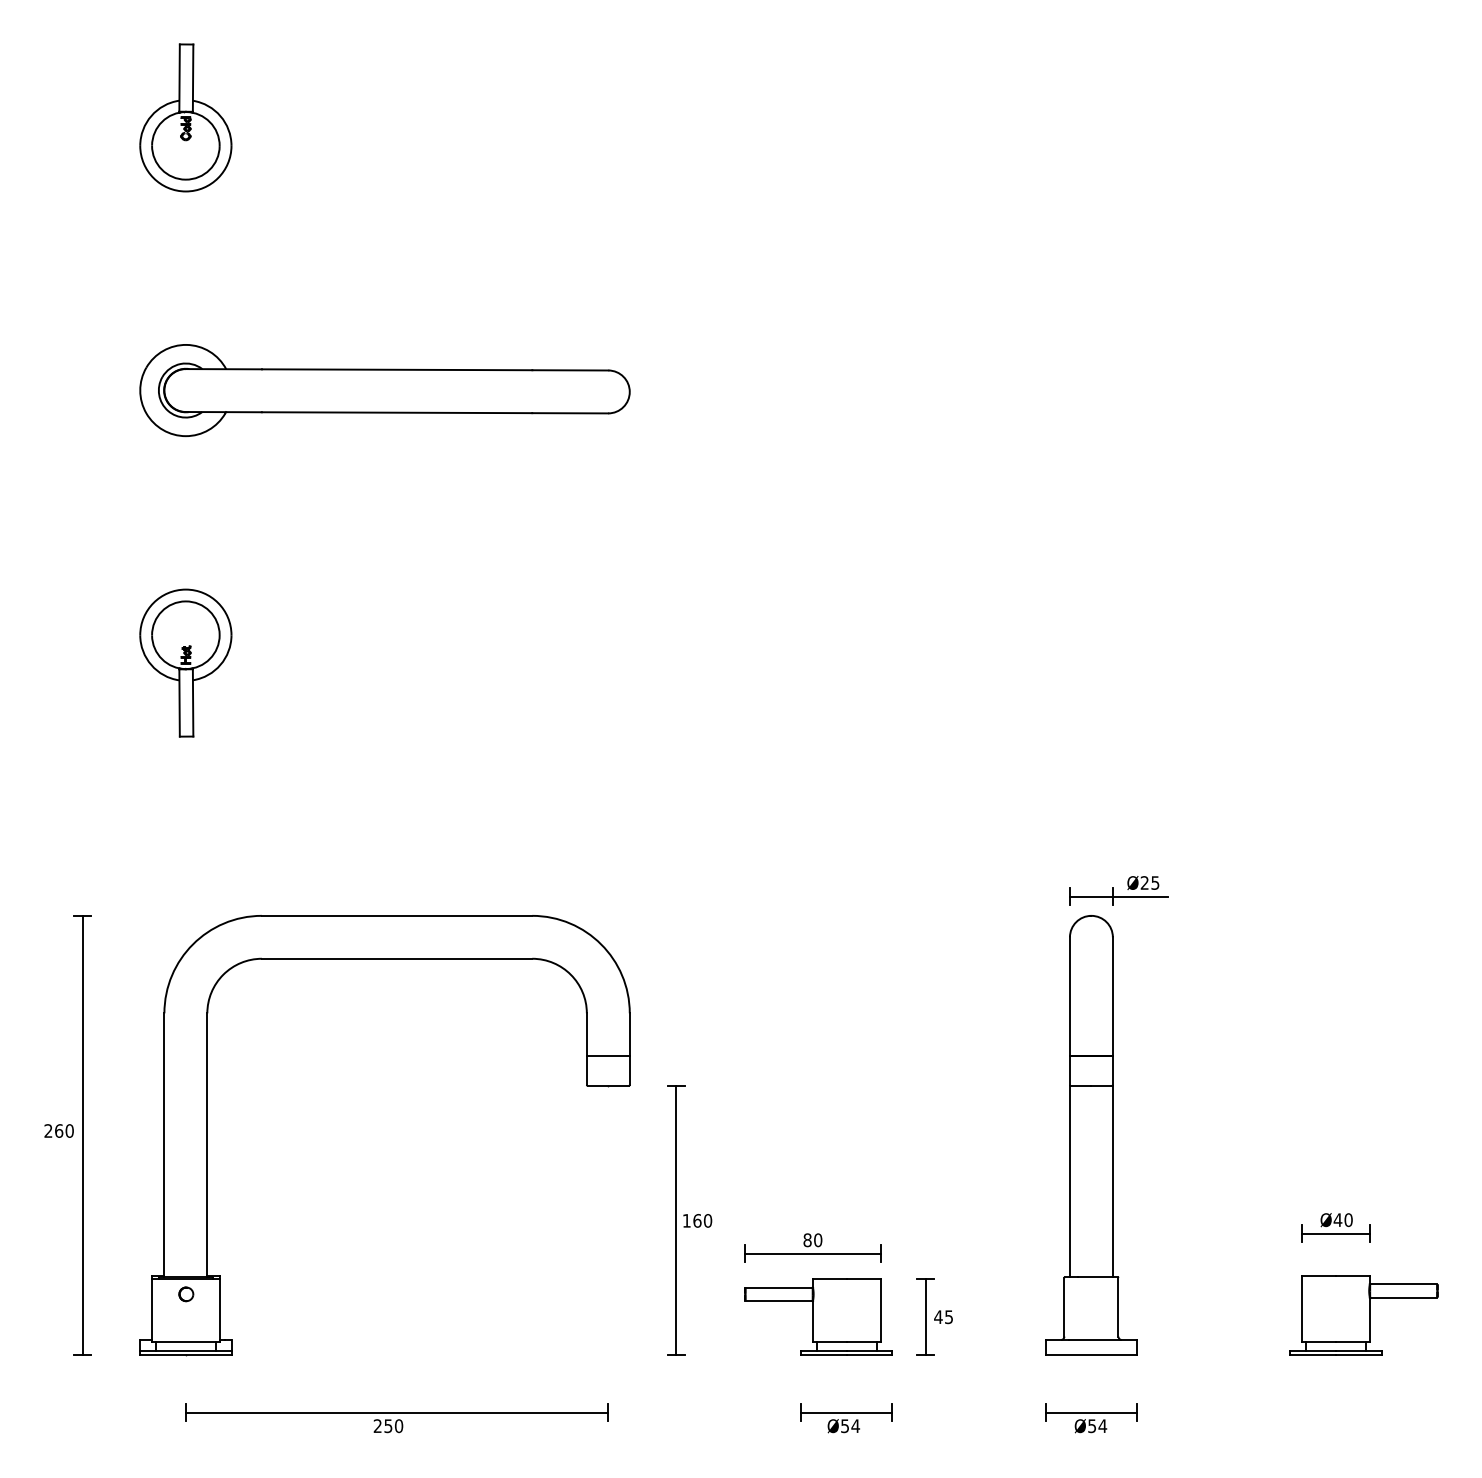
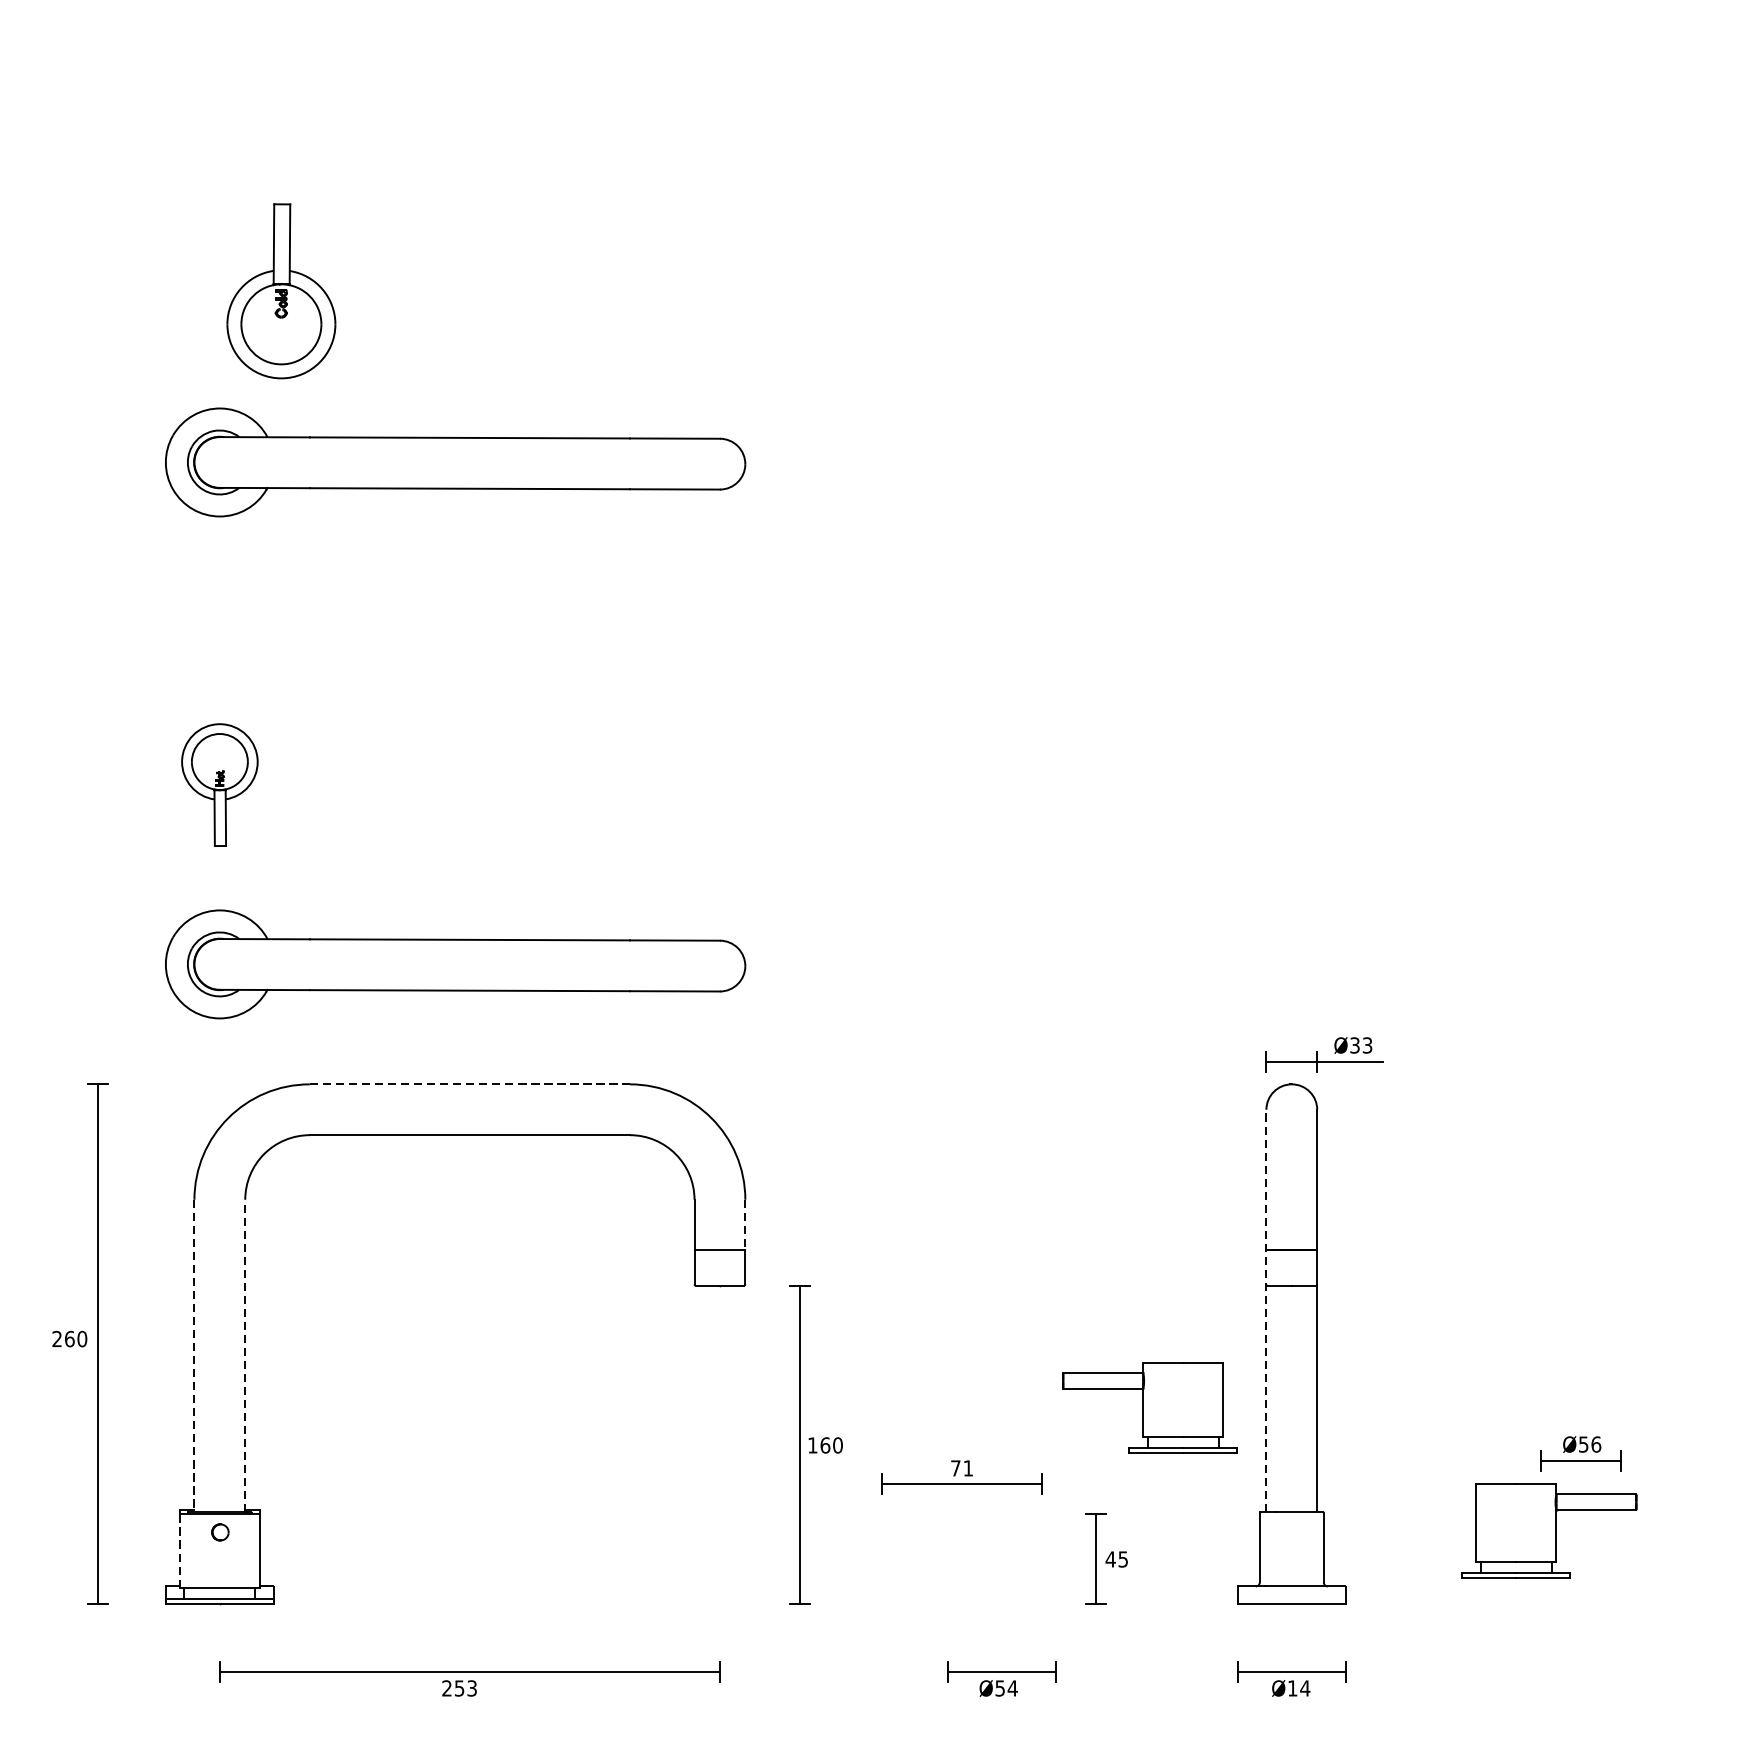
part: (185, 117) -> (280, 290), moved
part: (185, 662) -> (219, 784), size x0.7
part: (384, 814) -> (454, 964), added
text: (1149, 882) -> (1360, 1044), Ø25 -> Ø33
line: (397, 915) -> (470, 1083), solid -> dashed
line: (629, 1035) -> (745, 1225), solid -> dashed
line: (1069, 1106) -> (1265, 1310), solid -> dashed
line: (207, 1144) -> (245, 1355), solid -> dashed
line: (164, 1145) -> (194, 1356), solid -> dashed
text: (1342, 1220) -> (1589, 1444), Ø40 -> Ø56
text: (812, 1240) -> (961, 1468), 80 -> 71
line: (152, 1310) -> (180, 1551), solid -> dashed
part: (1363, 1315) -> (1548, 1531), moved
part: (818, 1316) -> (1149, 1407), moved
text: (398, 1426) -> (471, 1688), 250 -> 253
text: (1091, 1426) -> (1291, 1688), Ø54 -> Ø14

